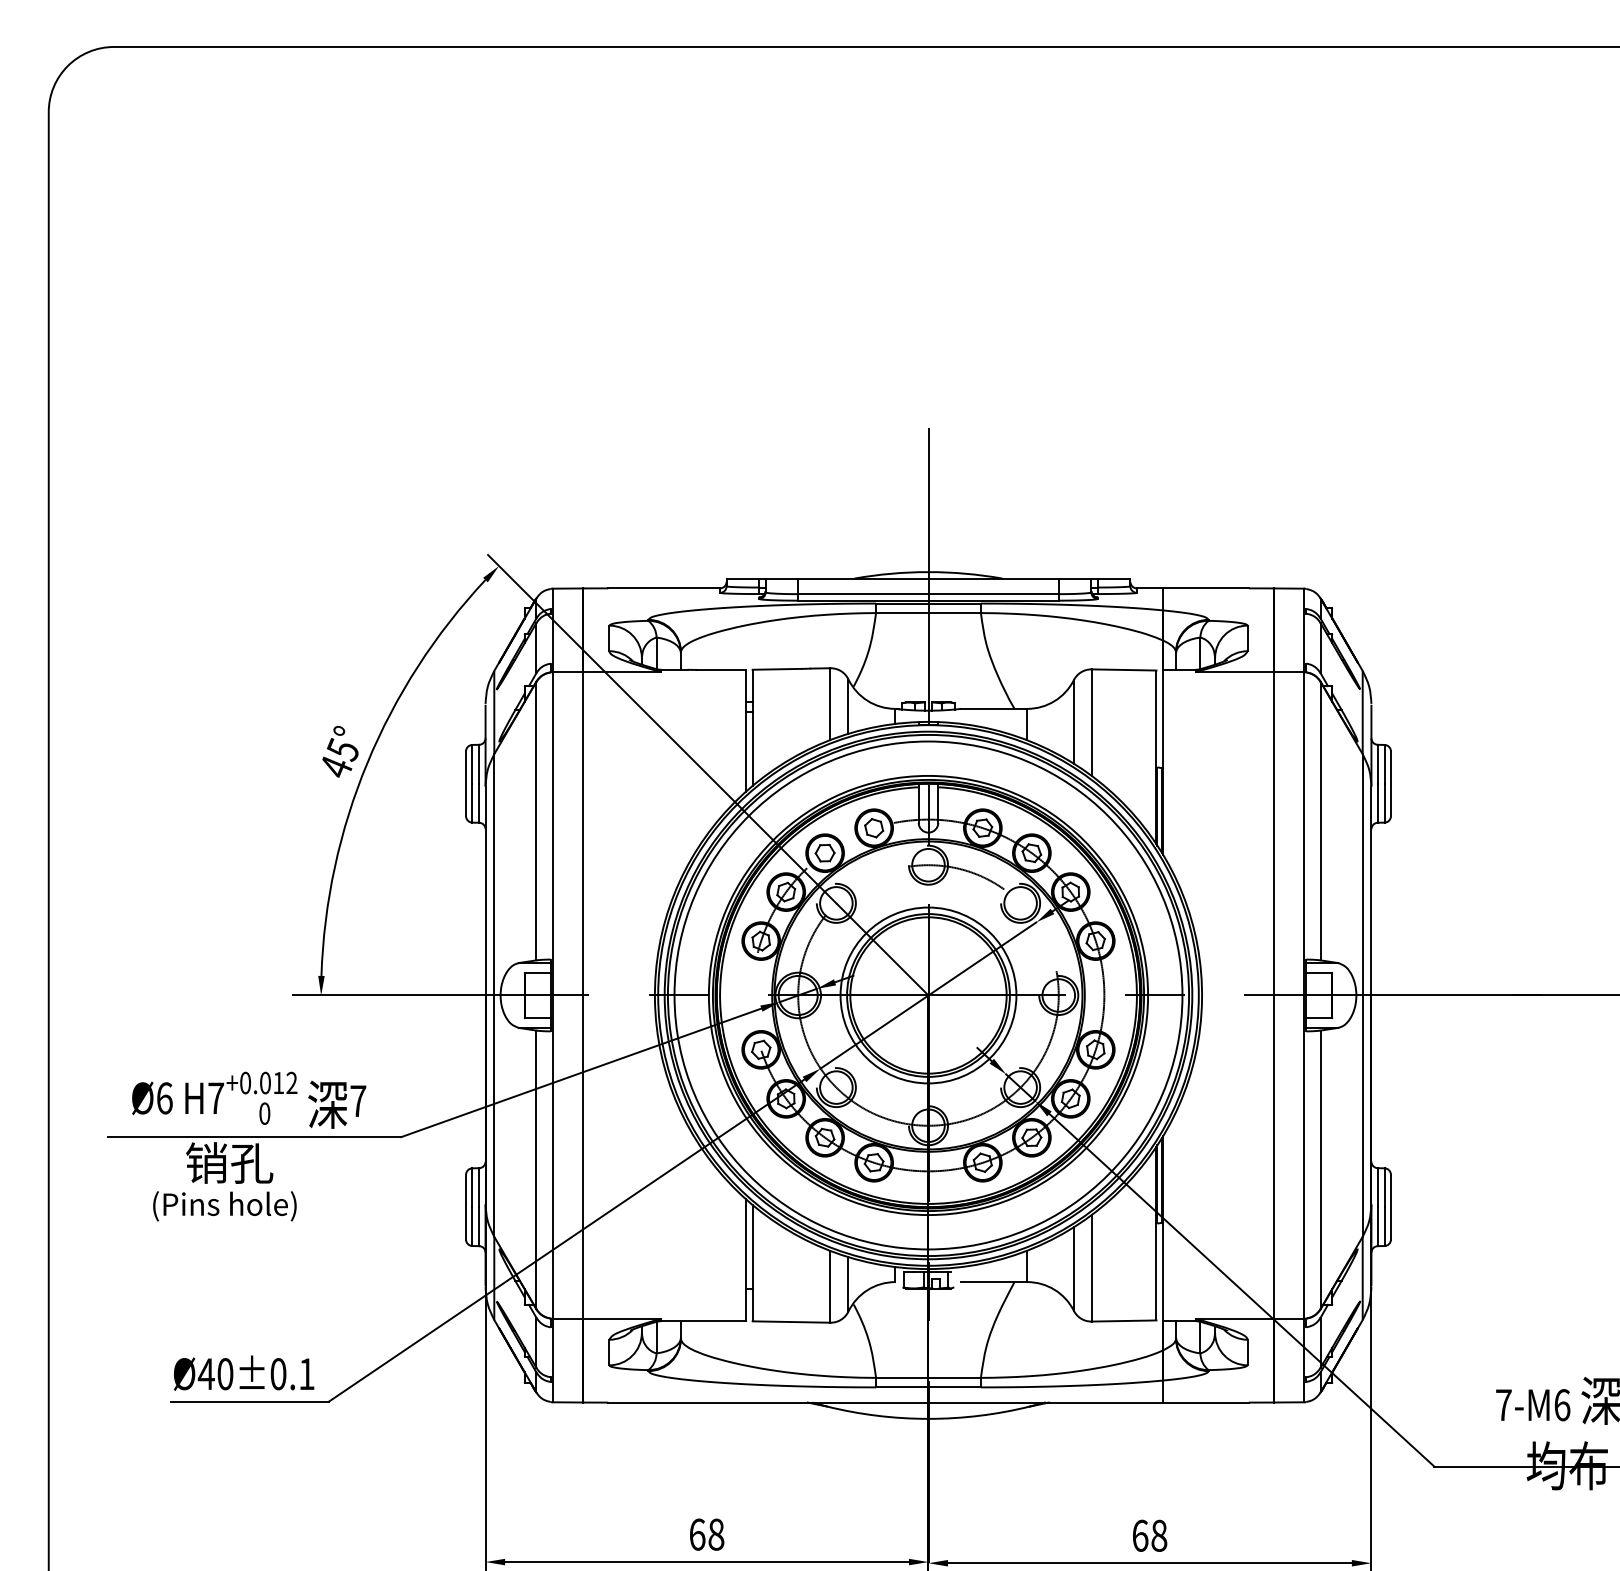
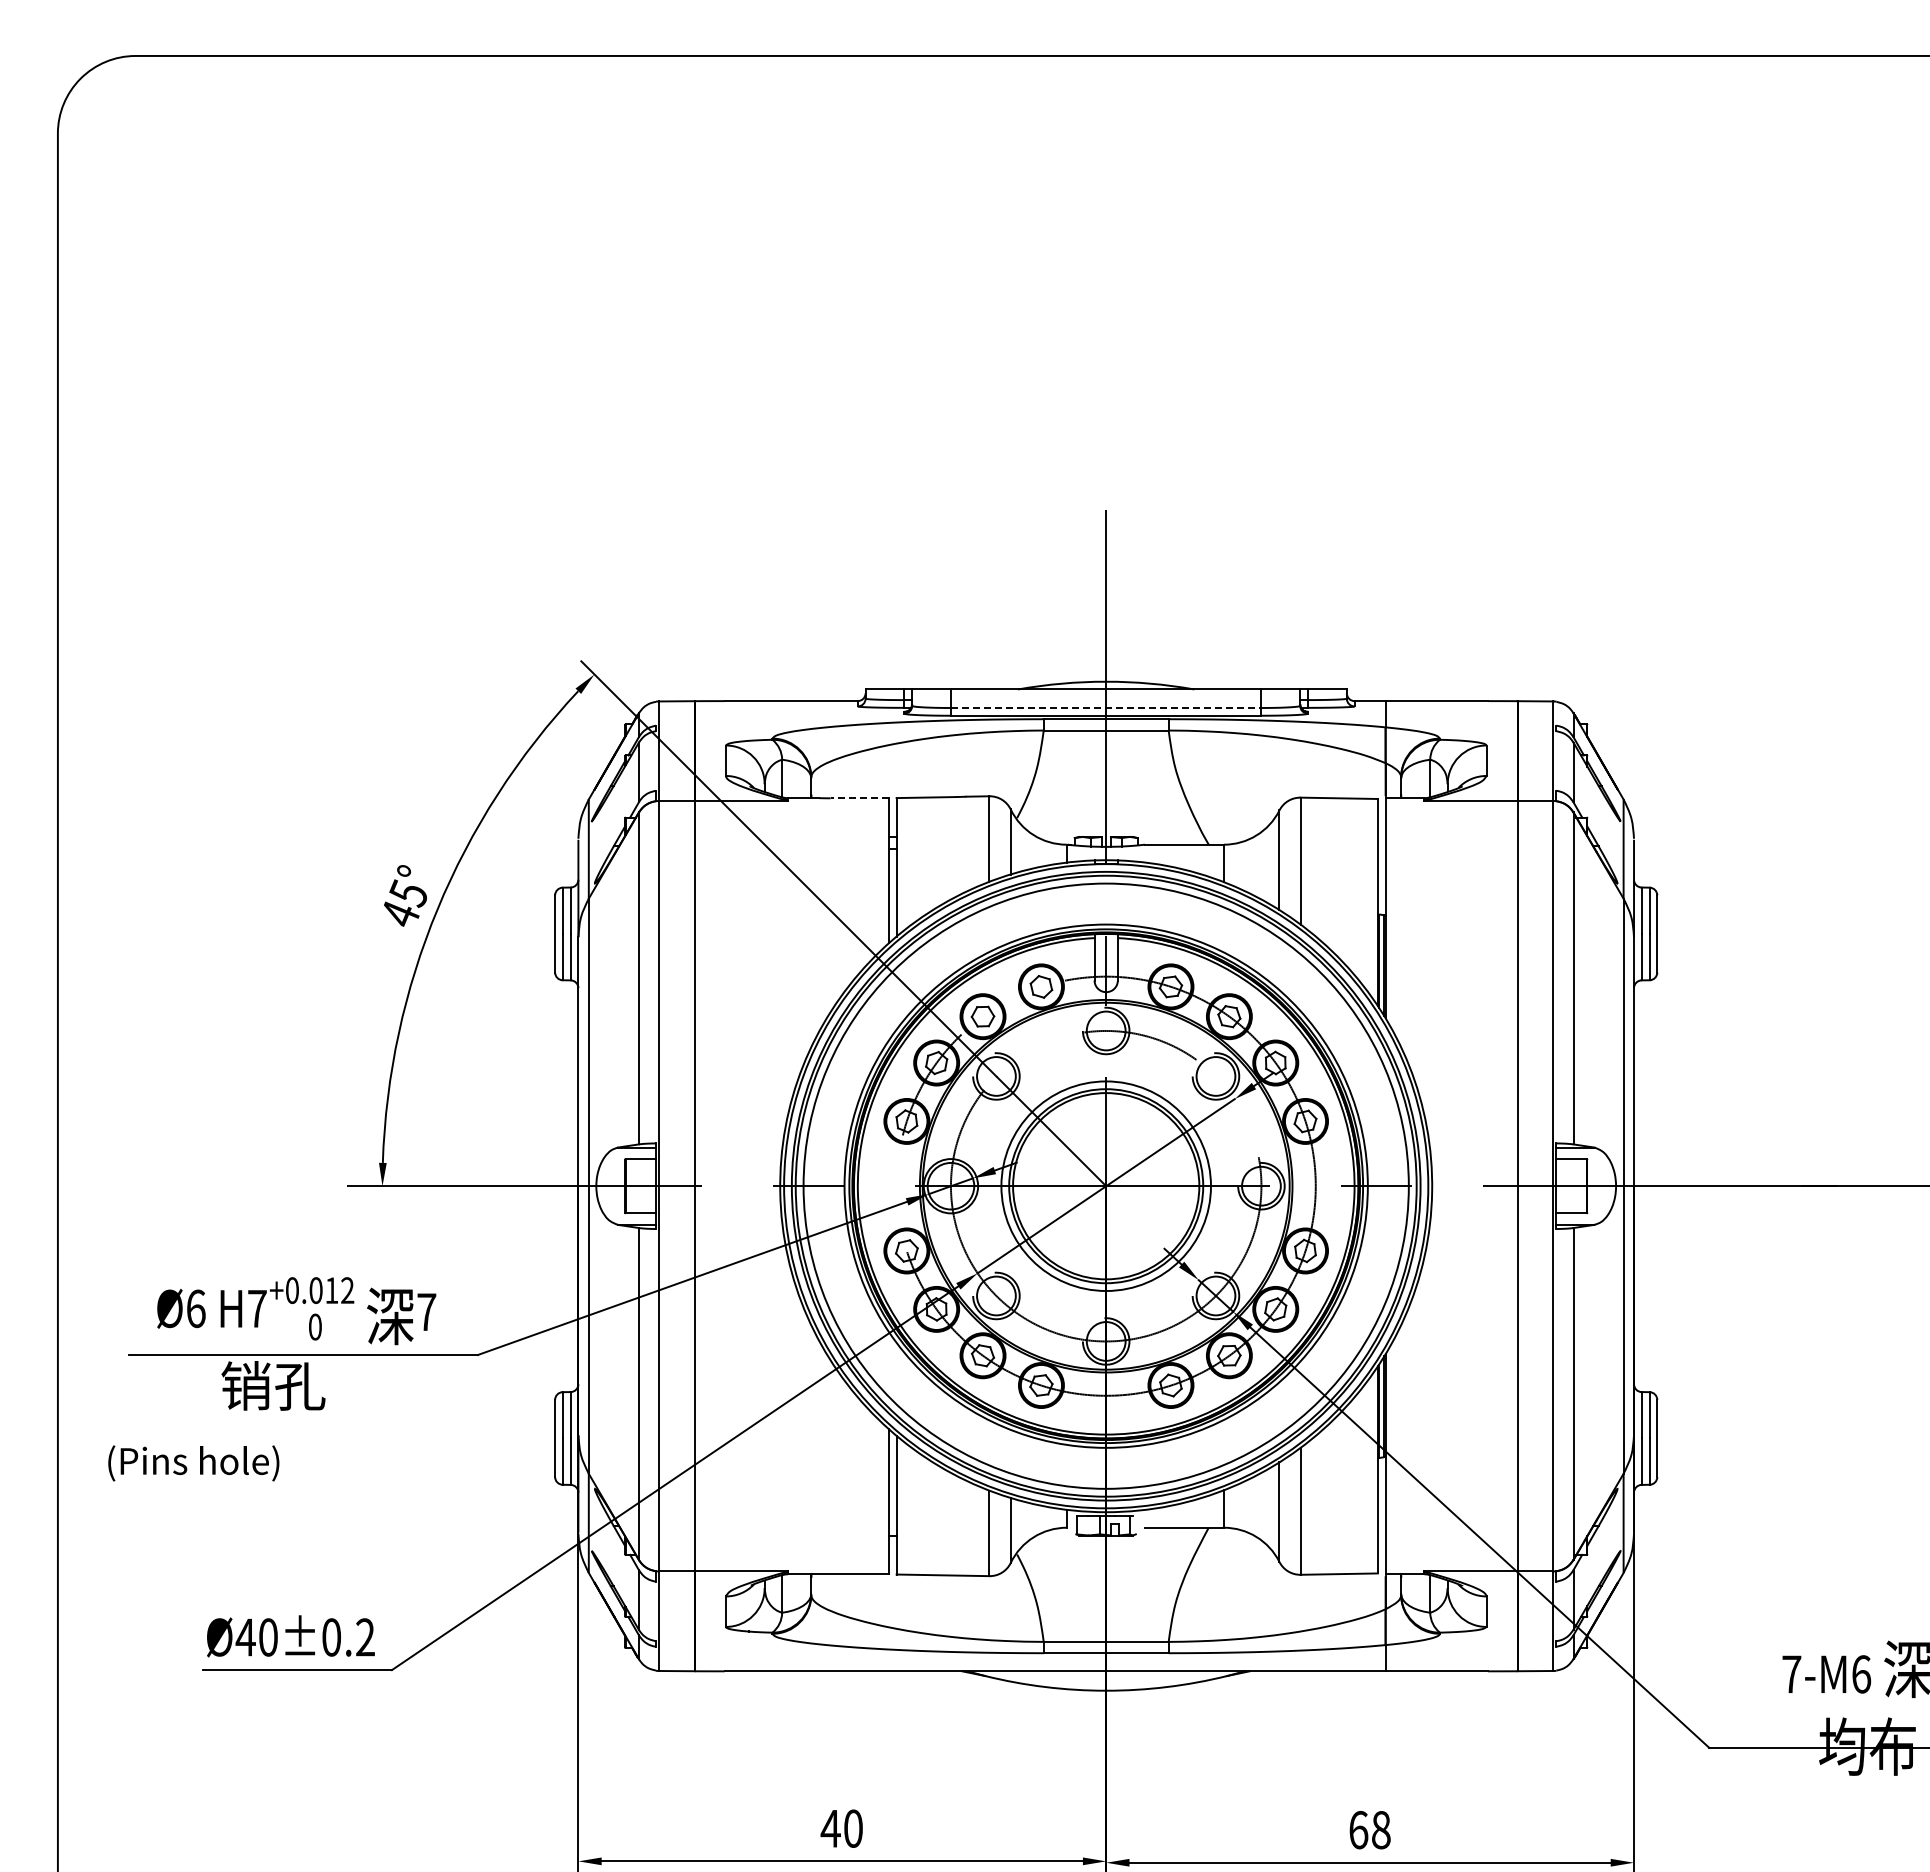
line: (928, 594) -> (1106, 708), solid -> dashed
line: (721, 670) -> (859, 798), solid -> dashed
text: (224, 1206) -> (193, 1463), moved
text: (306, 1374) -> (365, 1637), Ø40±0.1 -> Ø40±0.2
text: (706, 1534) -> (841, 1828), 68 -> 40

